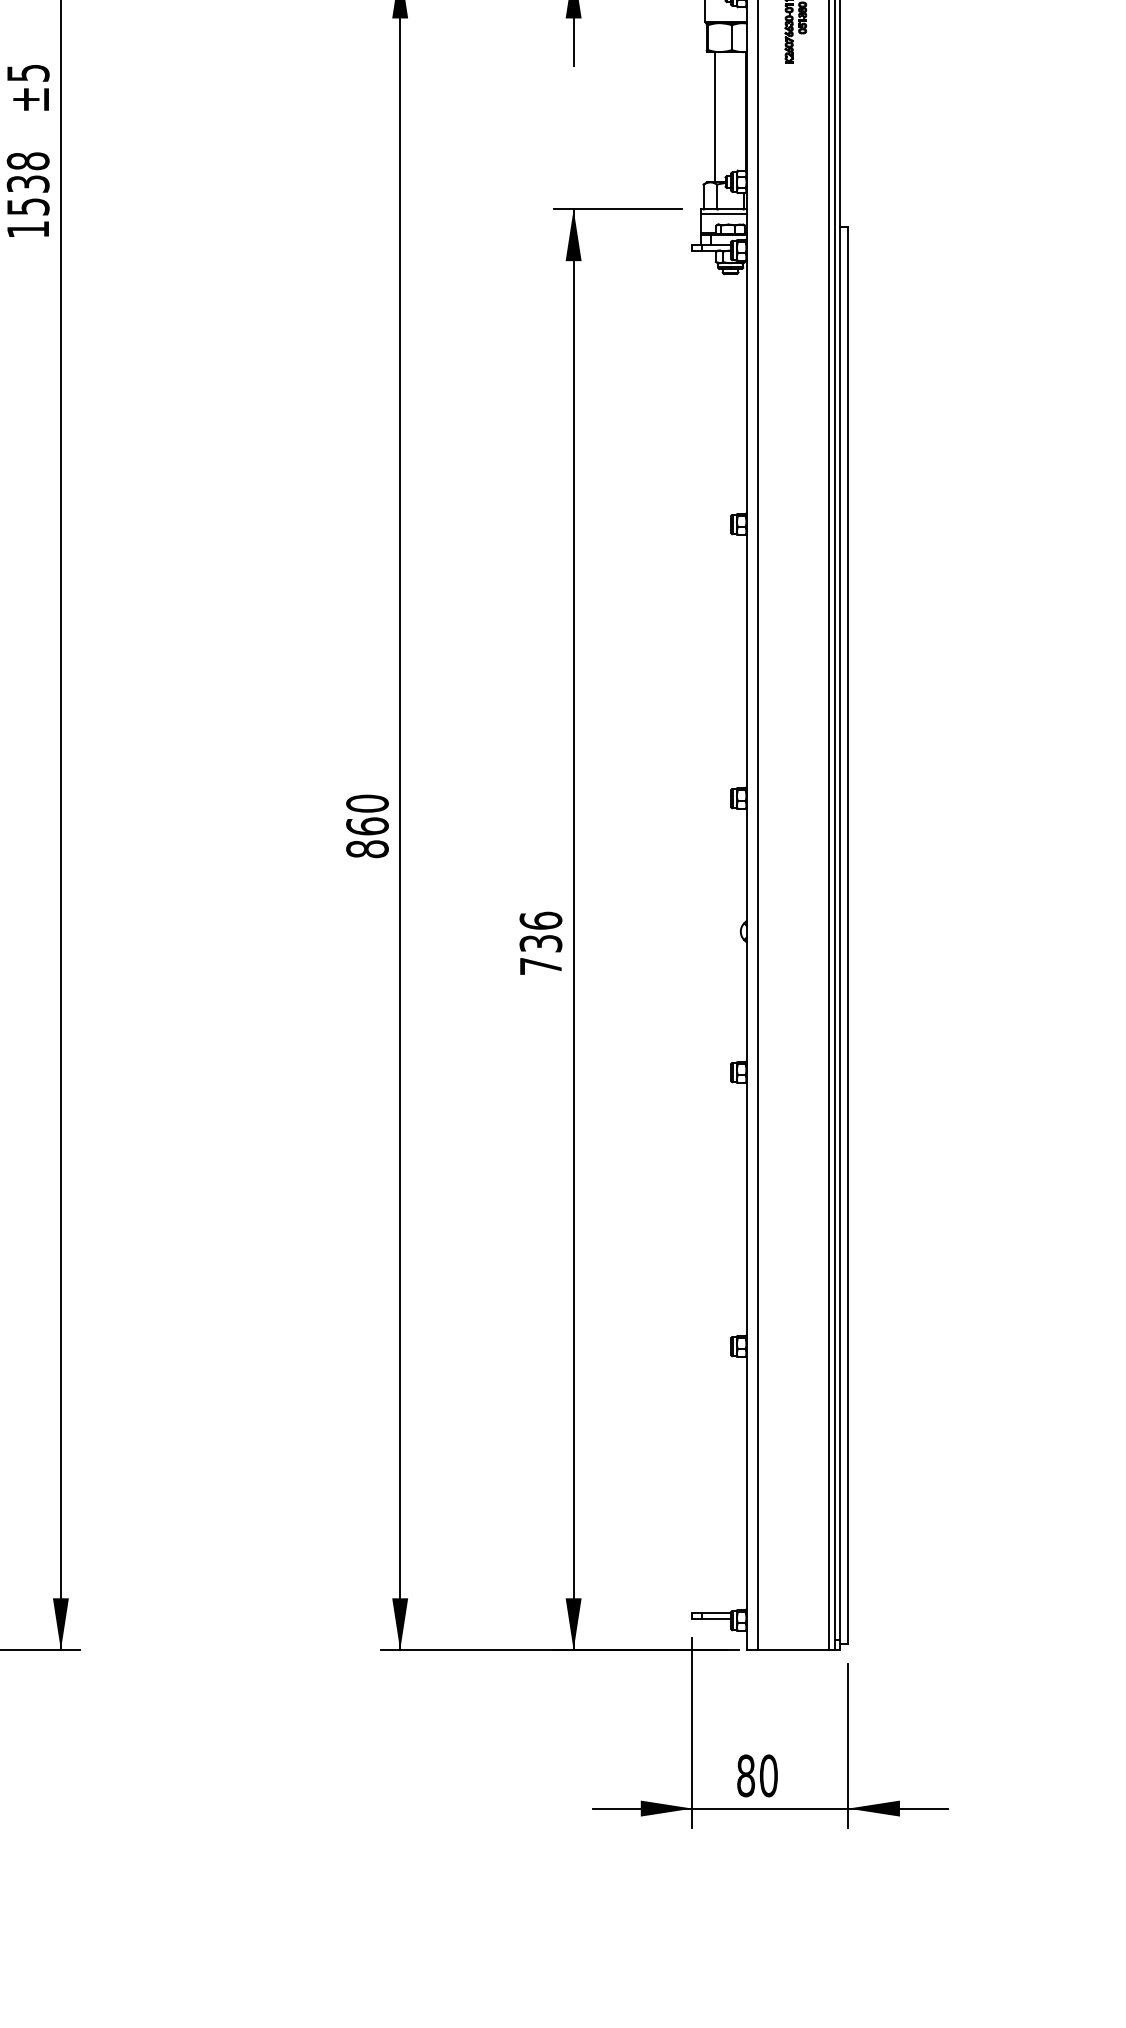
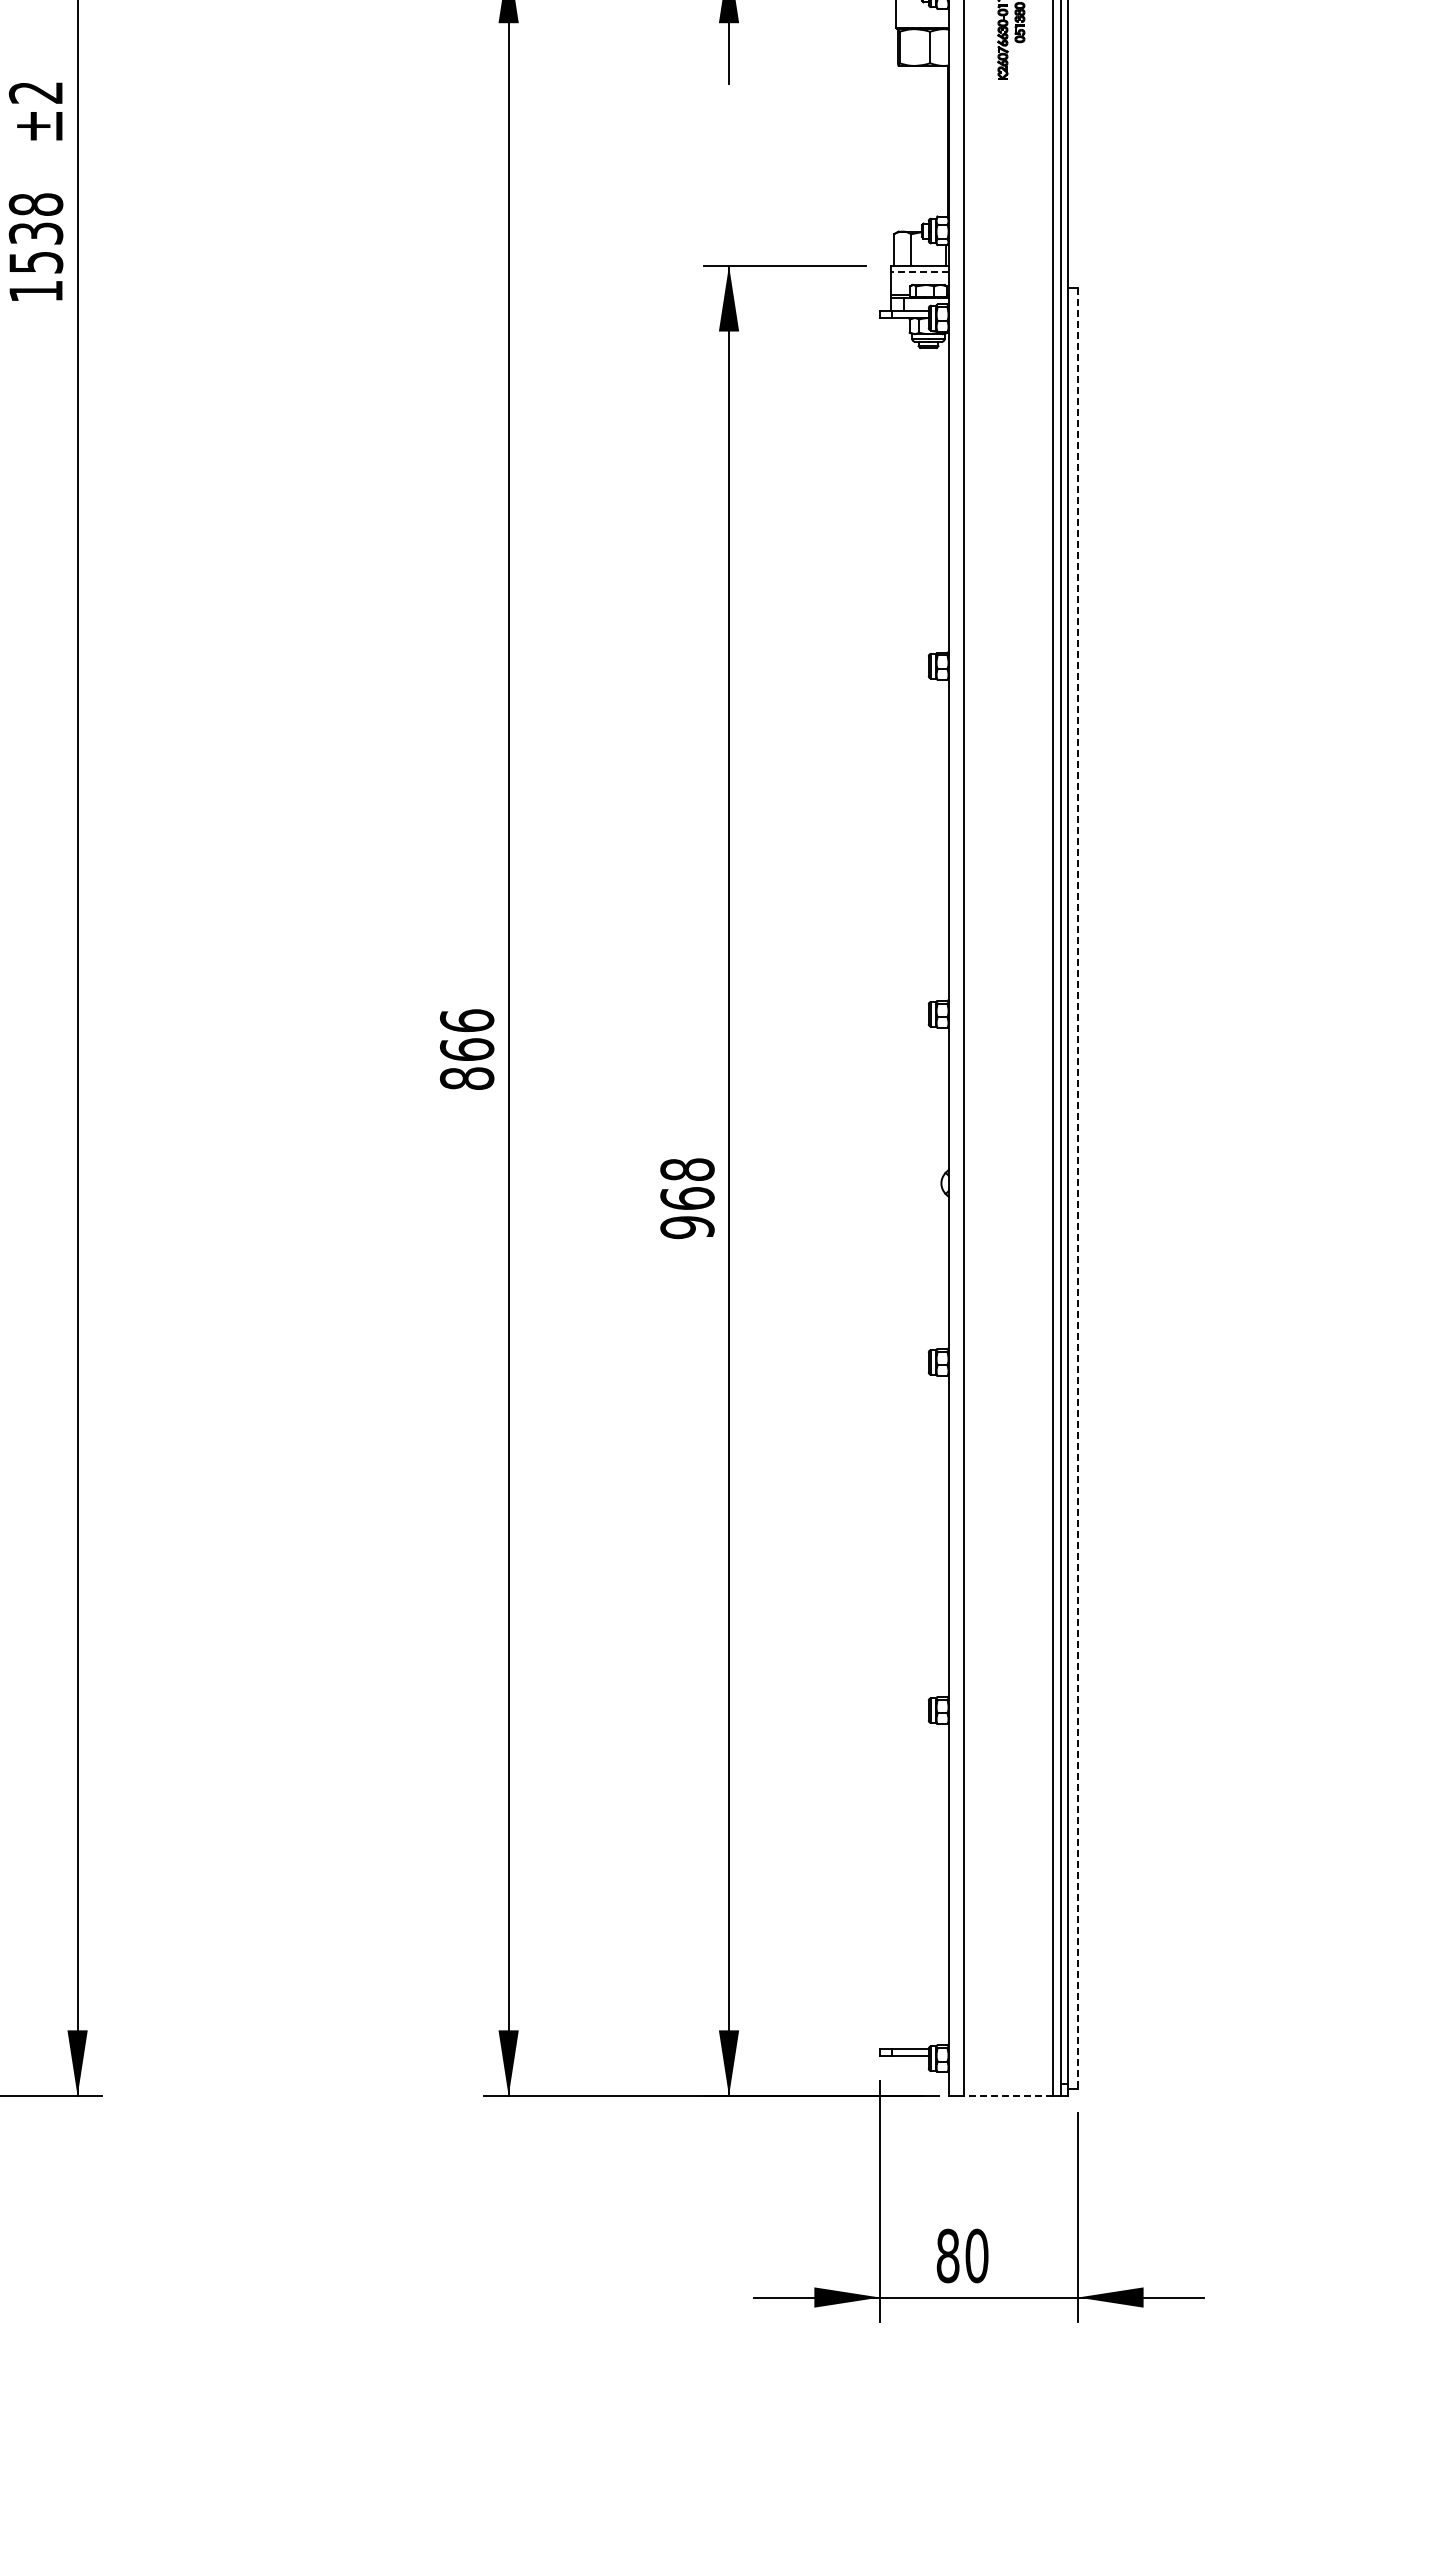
text: (27, 73) -> (35, 92), ±5 -> ±2
line: (714, 117) -> (908, 148), removed
line: (723, 213) -> (919, 271), solid -> dashed
text: (367, 803) -> (466, 1020), 860 -> 866
line: (847, 935) -> (1077, 1188), solid -> dashed
text: (540, 943) -> (687, 1198), 736 -> 968
line: (793, 1650) -> (1008, 2096), solid -> dashed

